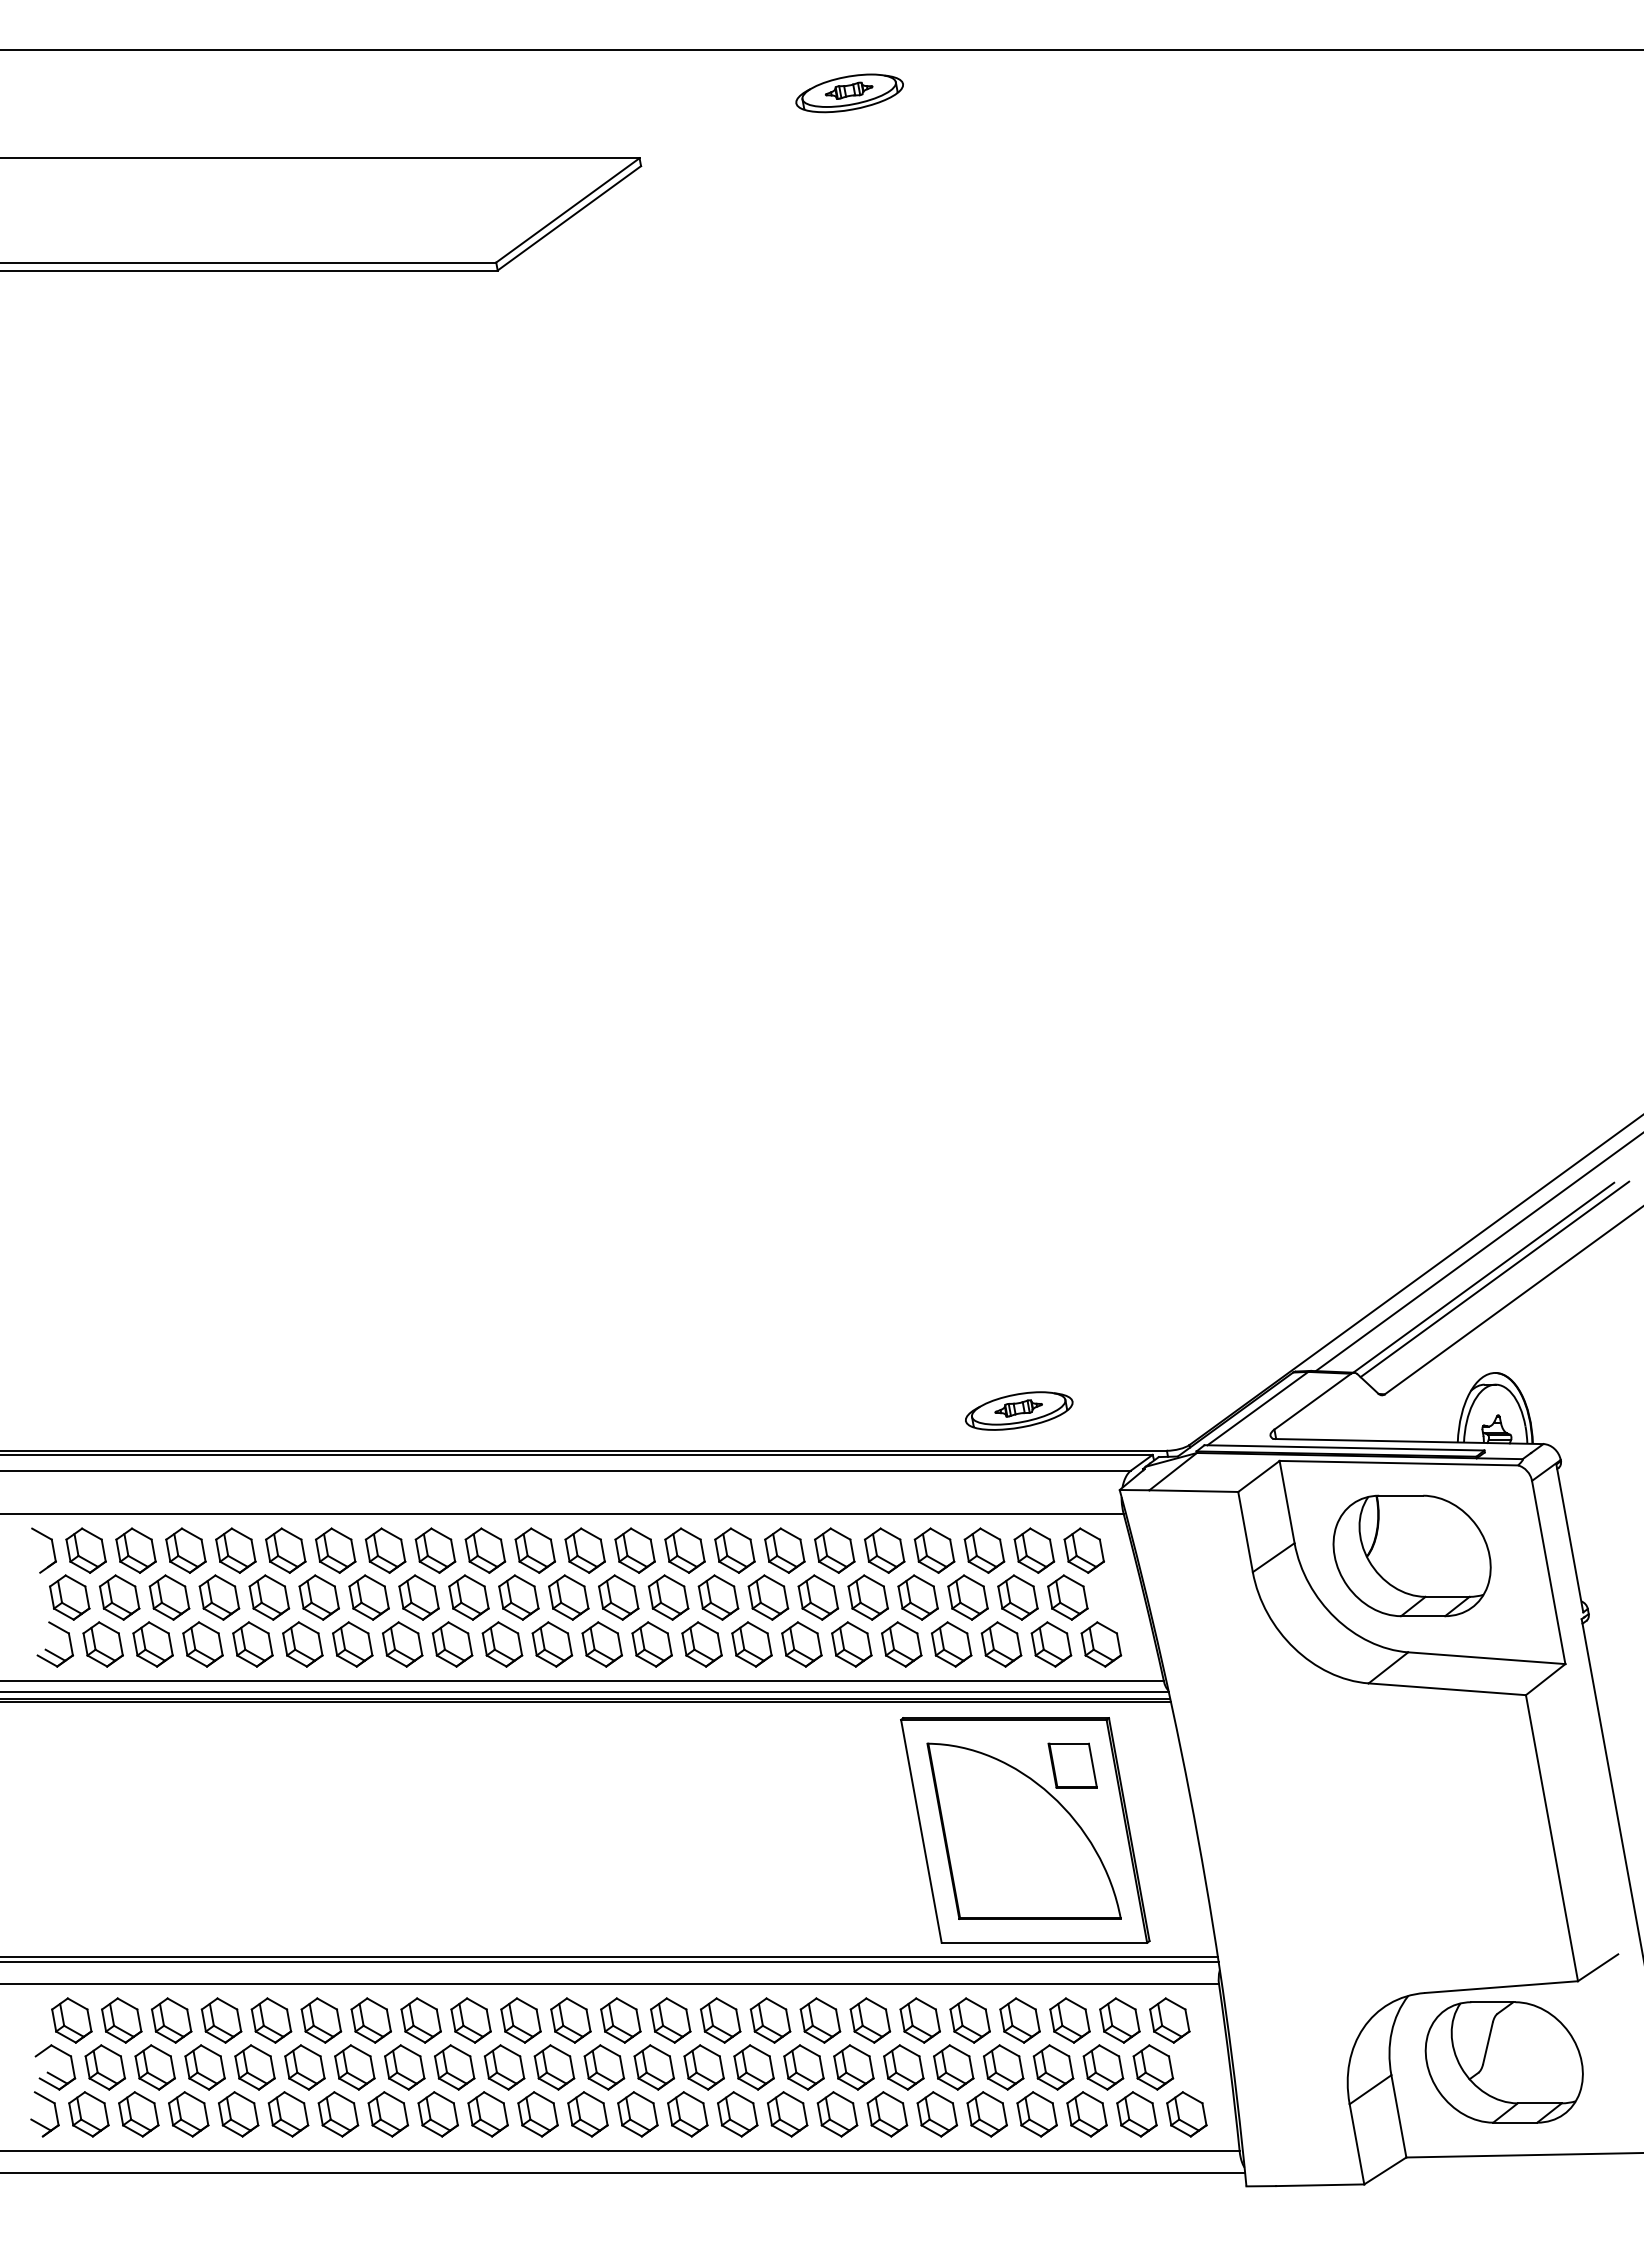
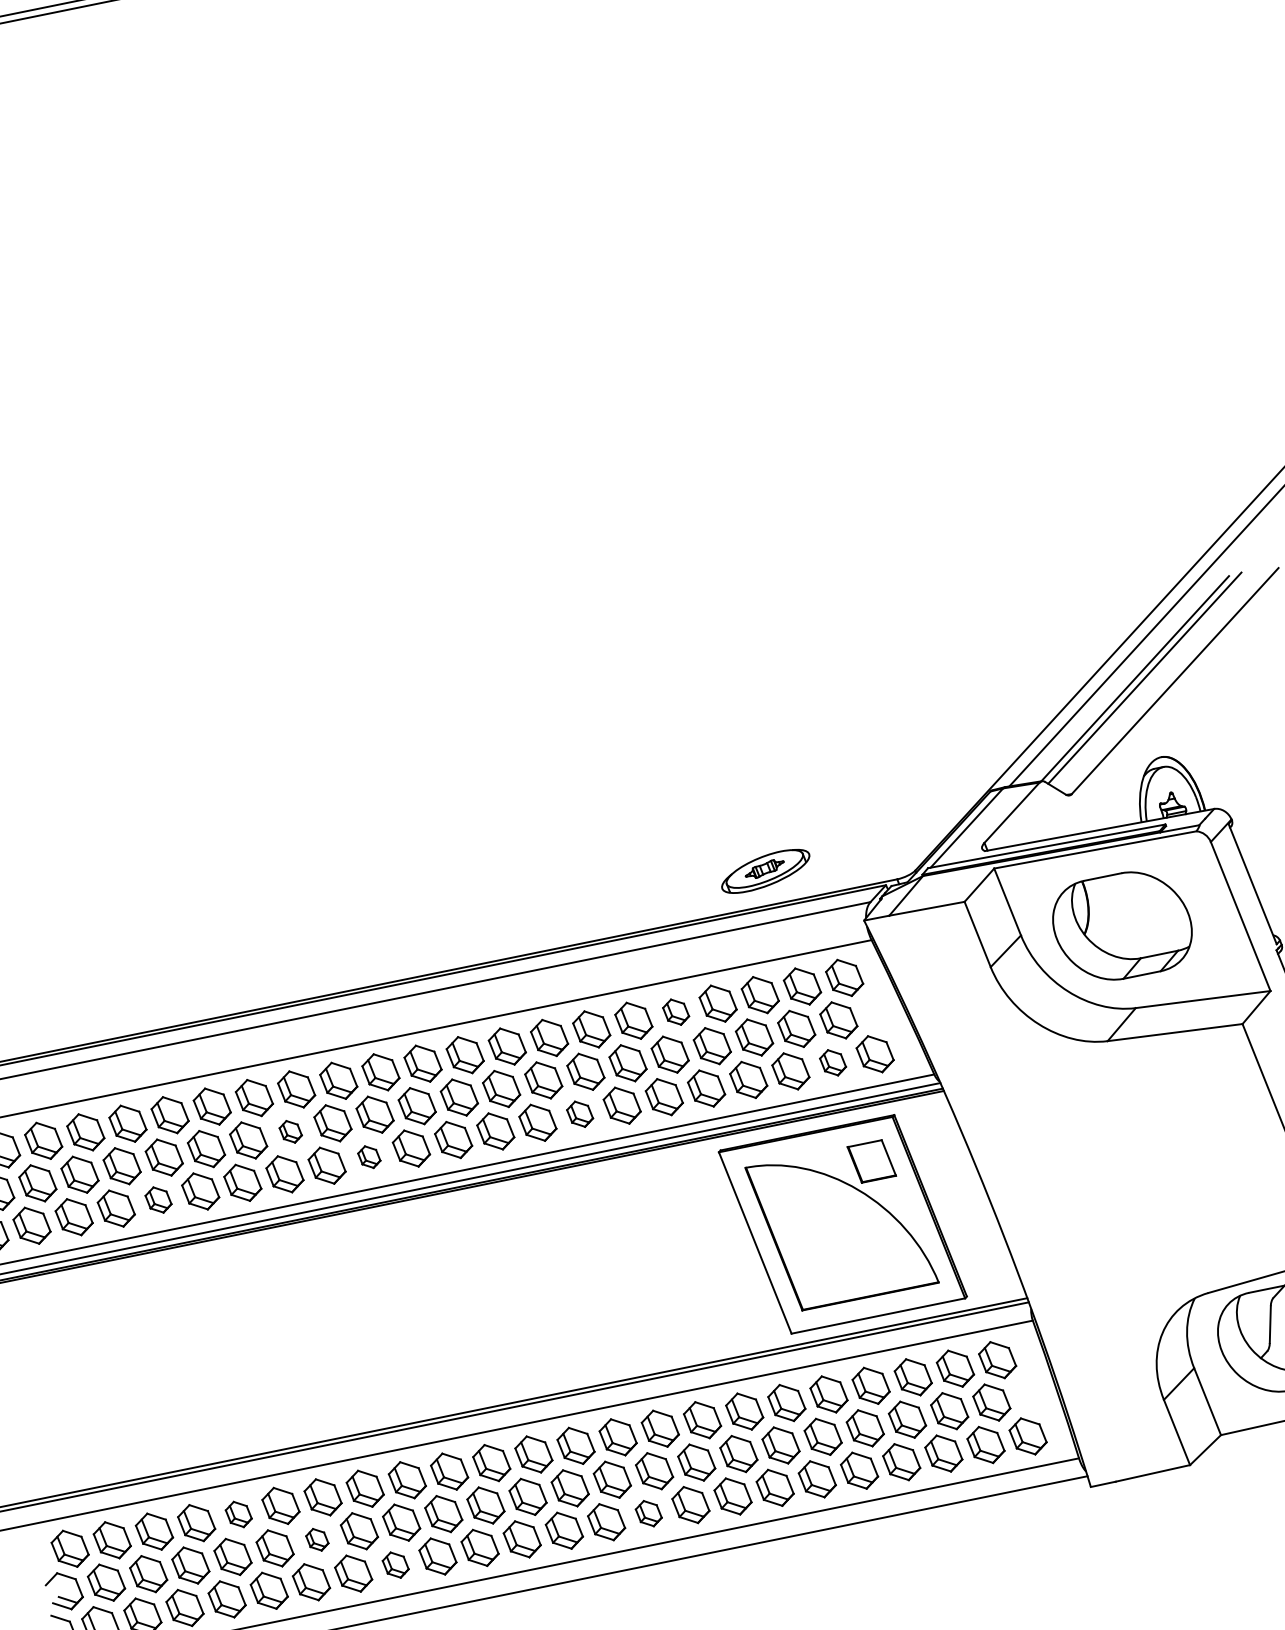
part: (884, 1550) -> (675, 1012), size x0.7
part: (418, 1597) -> (290, 1131), size x0.6
part: (252, 1644) -> (158, 1200), size x0.7
part: (502, 1644) -> (369, 1157), size x0.6
part: (751, 1644) -> (579, 1114), size x0.7
part: (1051, 1644) -> (833, 1062), size x0.7
part: (271, 2020) -> (238, 1514), size x0.7
part: (354, 2067) -> (317, 1539), size x0.6
part: (437, 2114) -> (395, 1565), size x0.7
part: (737, 2114) -> (648, 1513), size x0.7

